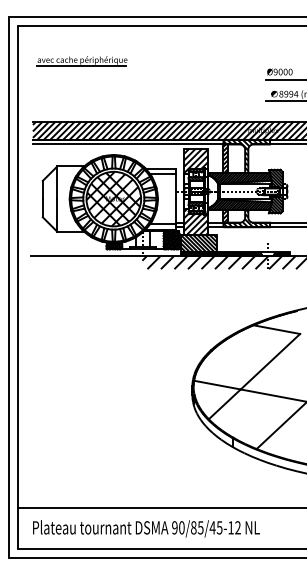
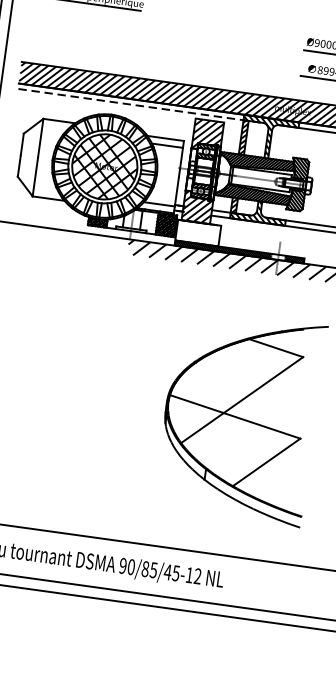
line: (137, 144) -> (141, 106), solid -> dashed
hatch: (198, 242) -> (197, 232), removed

